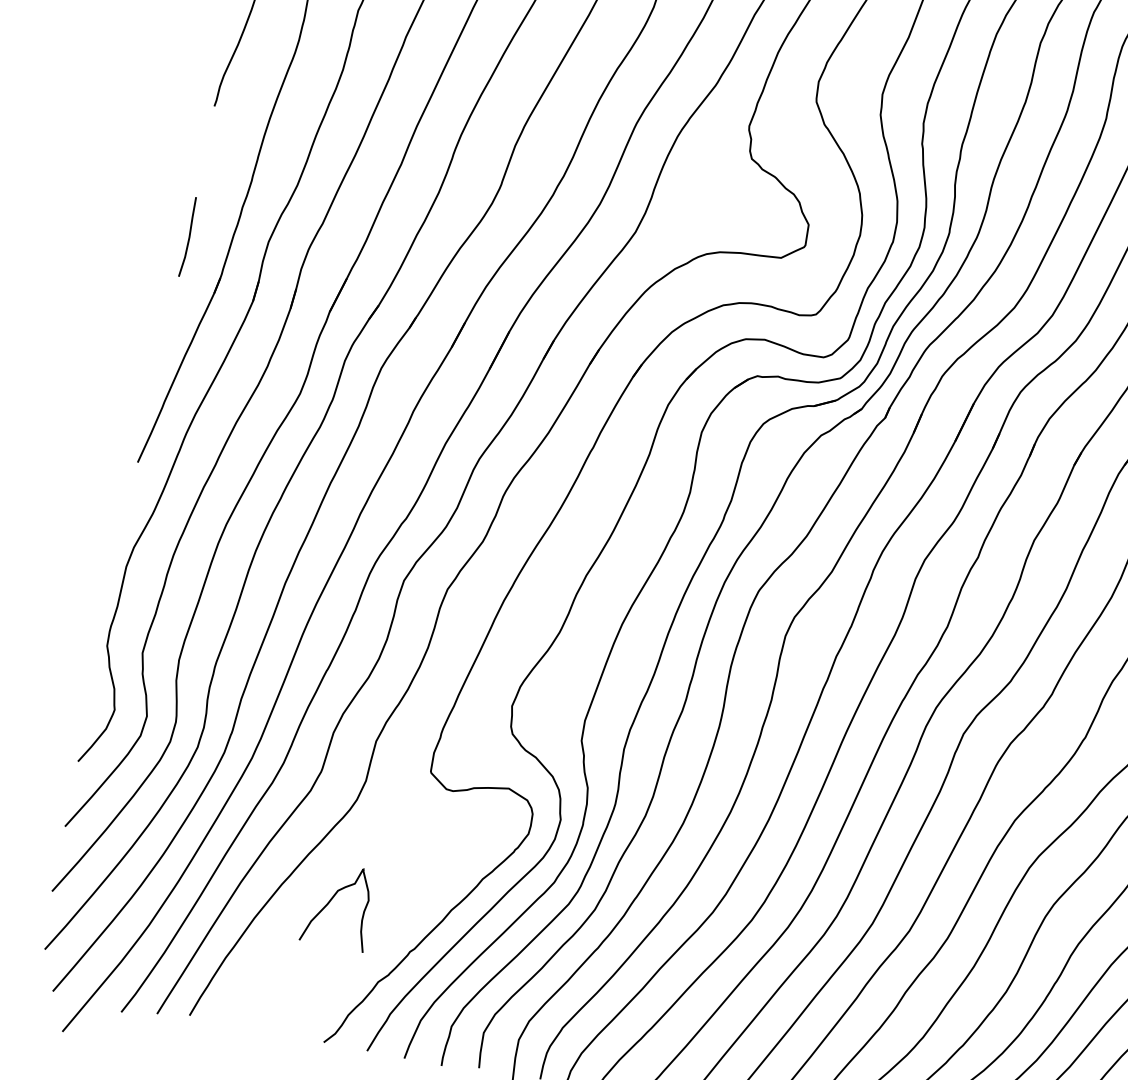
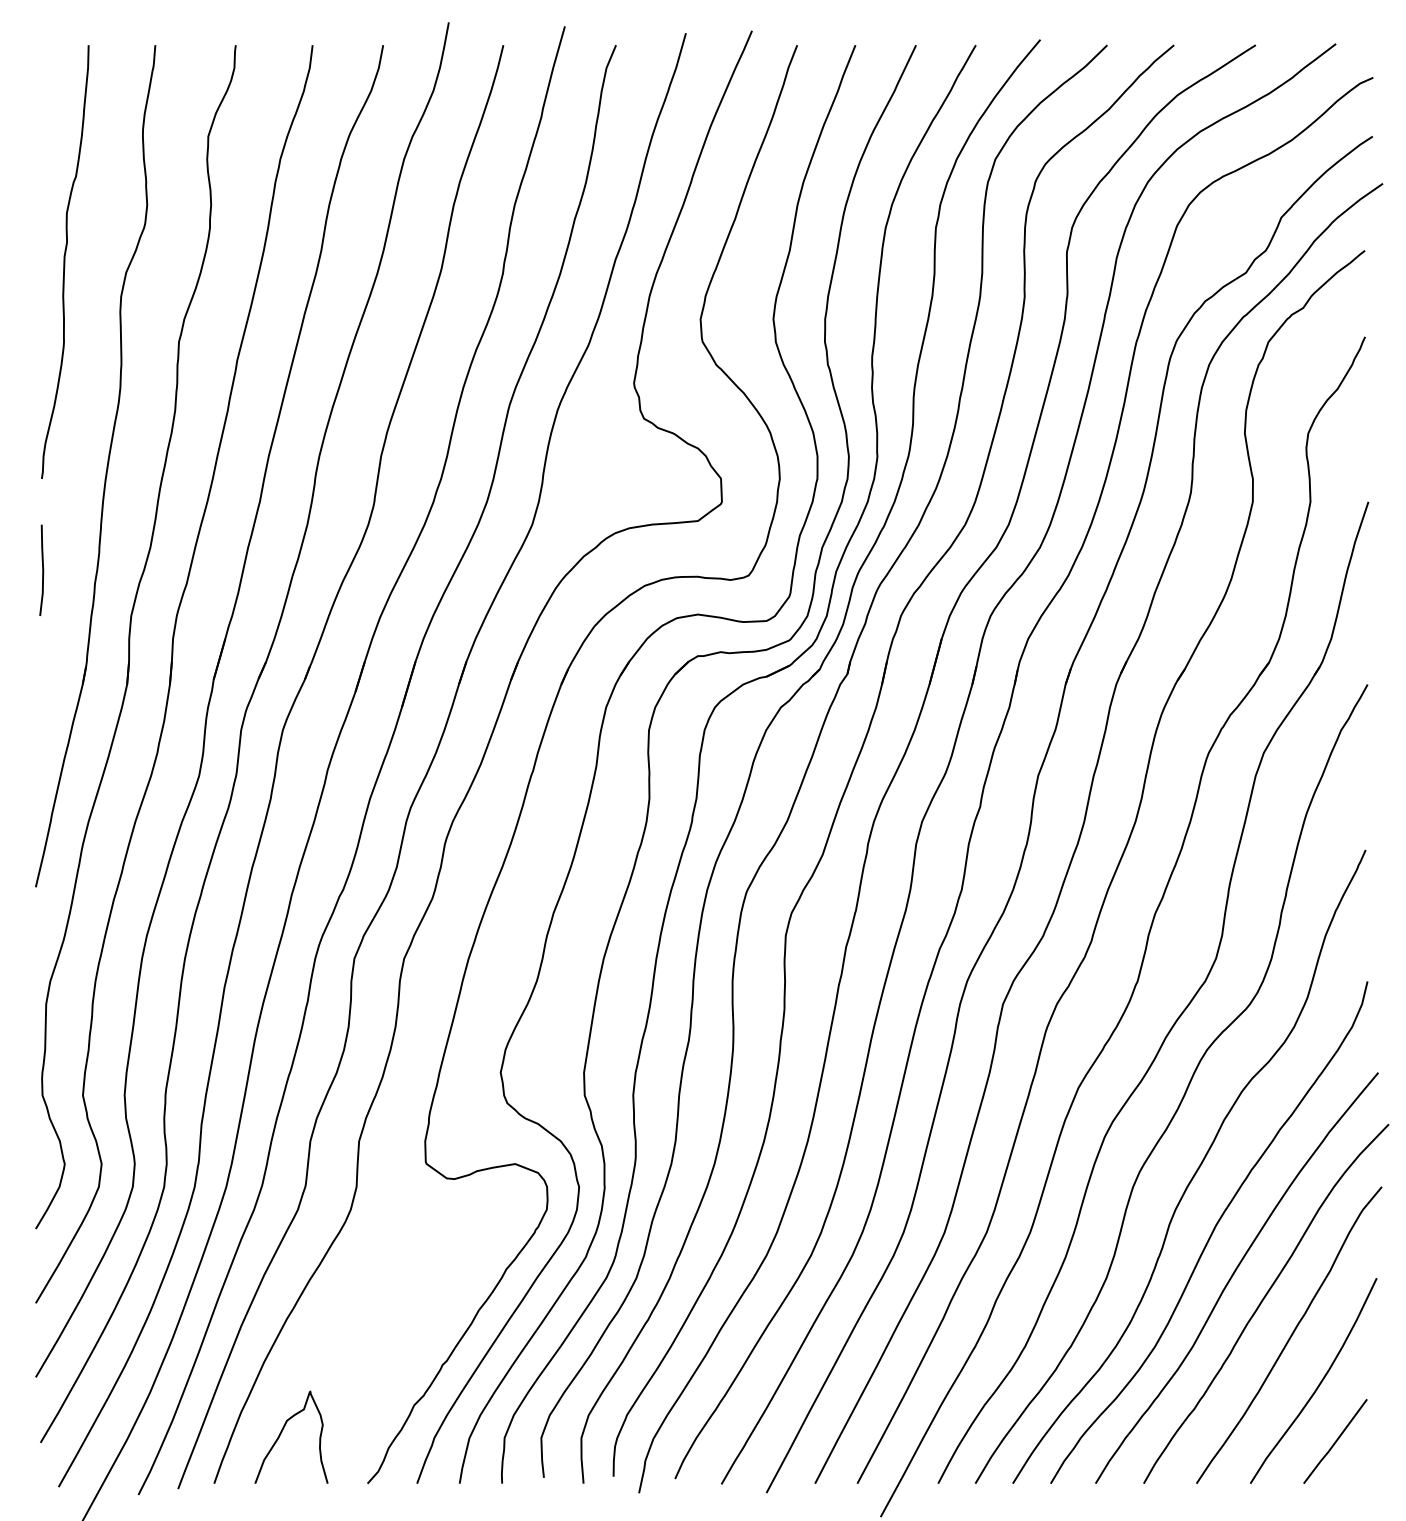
line: (188, 236) -> (42, 569), moved
curve: (332, 900) -> (282, 1432), moved

